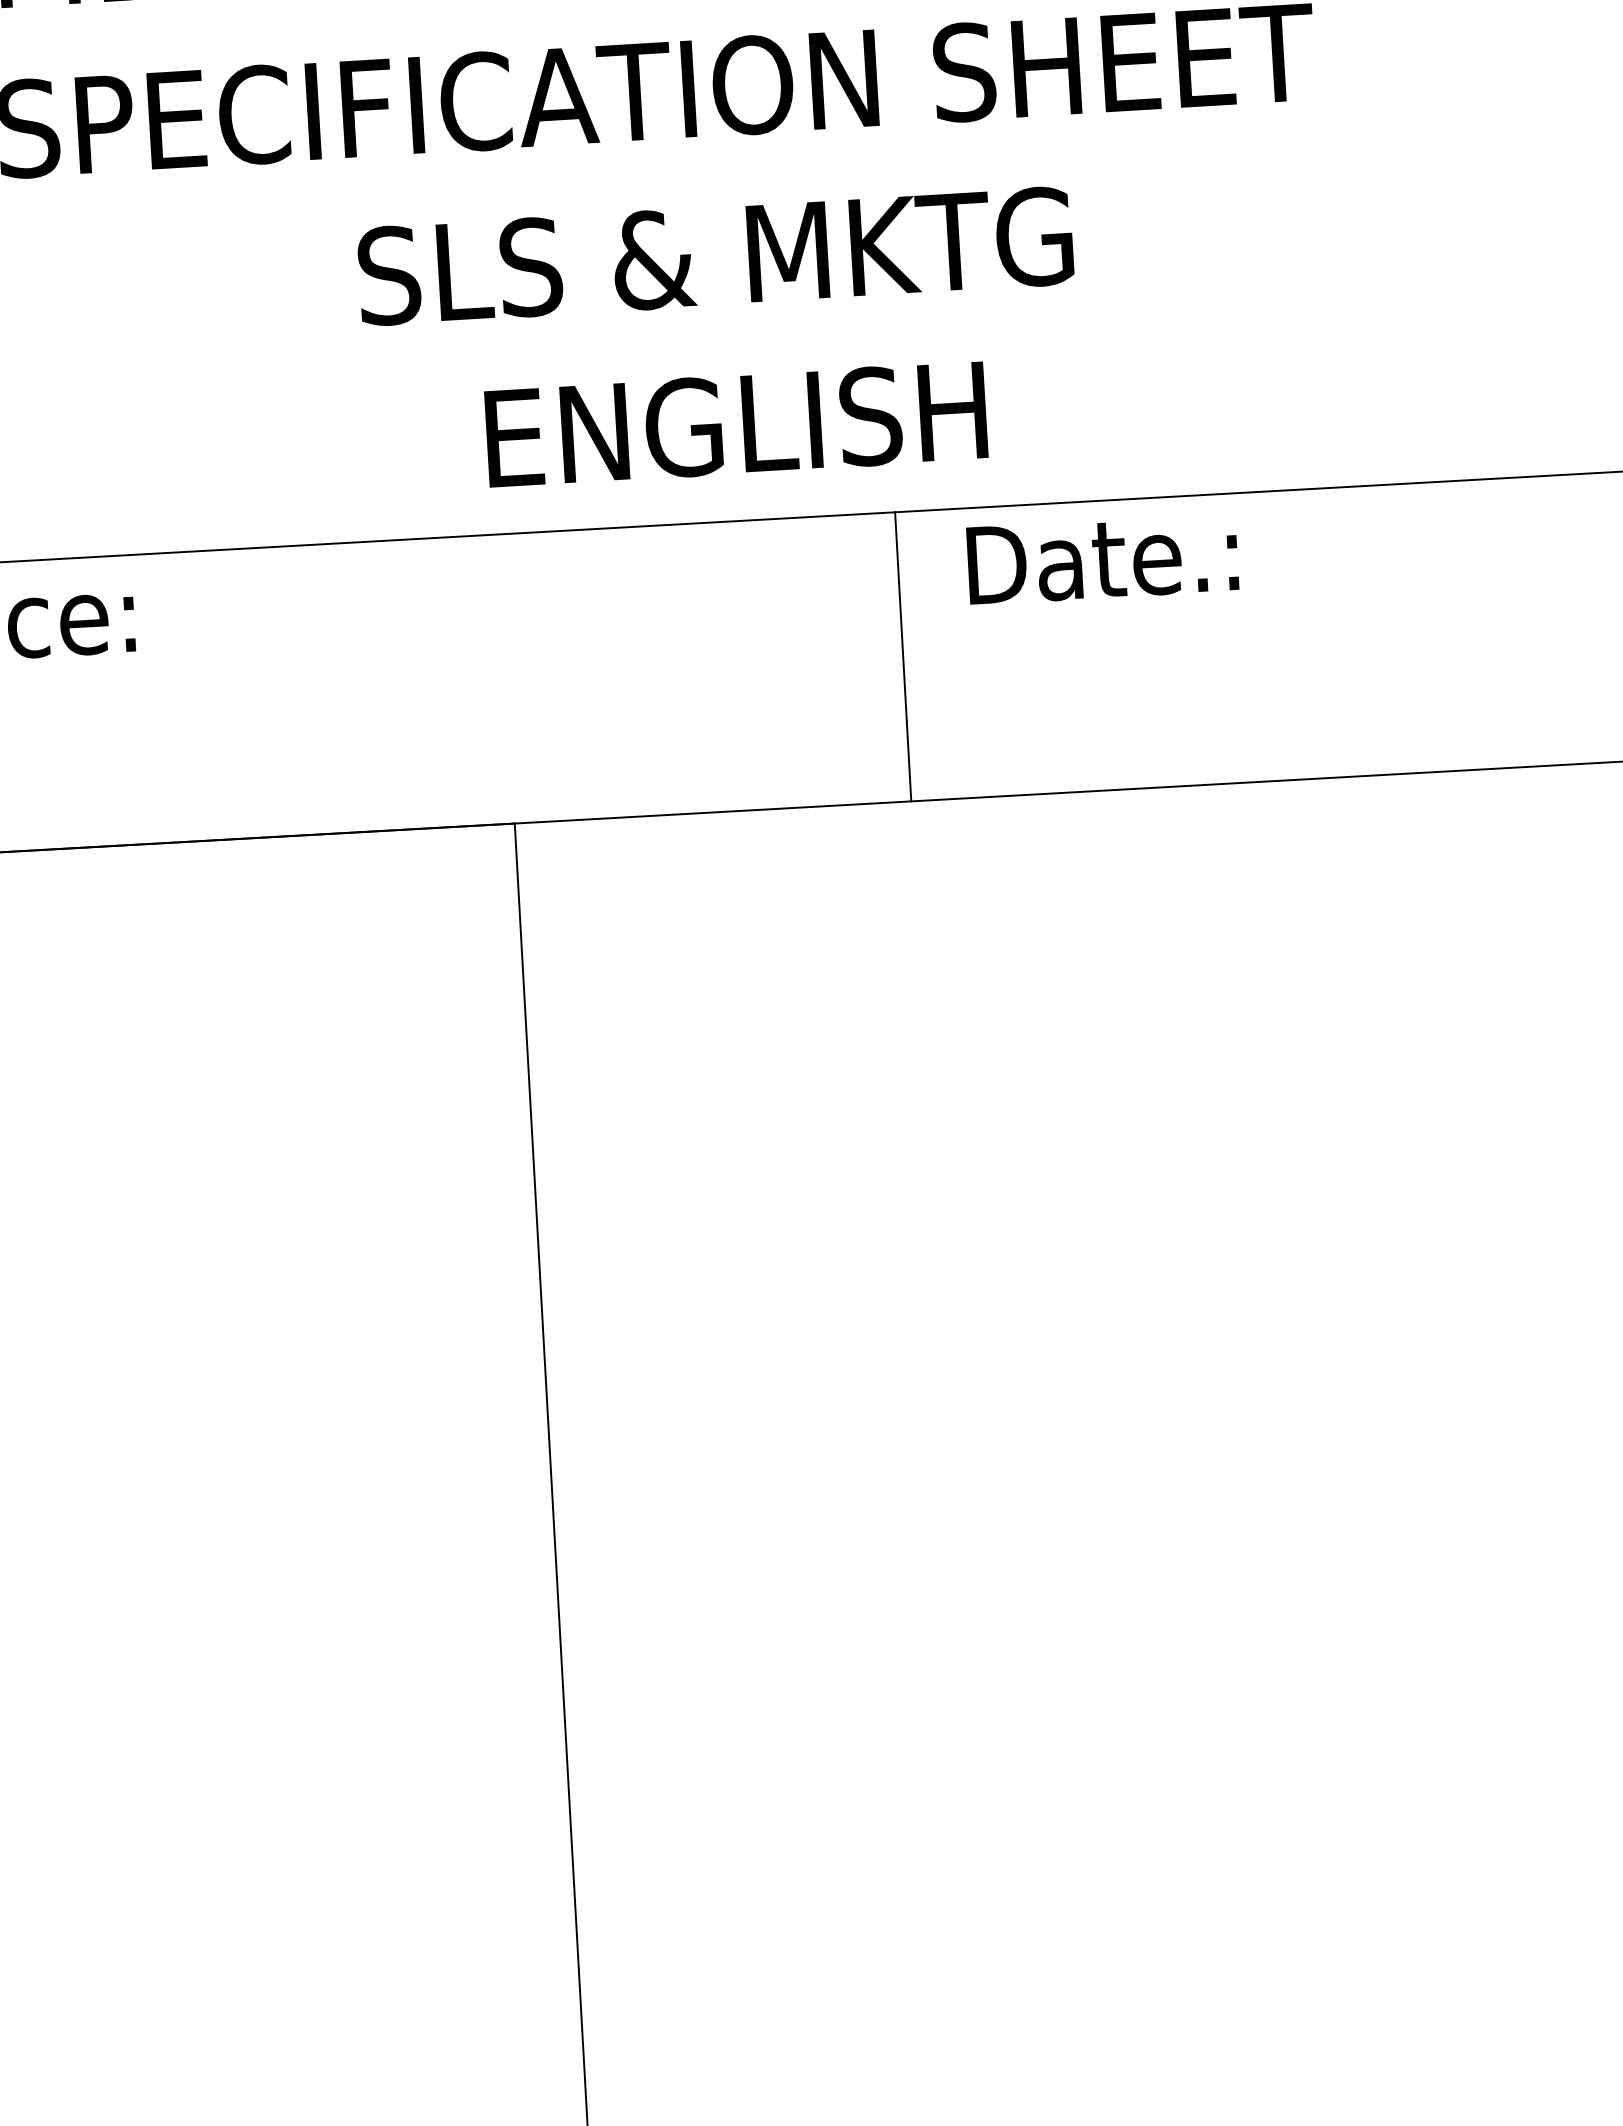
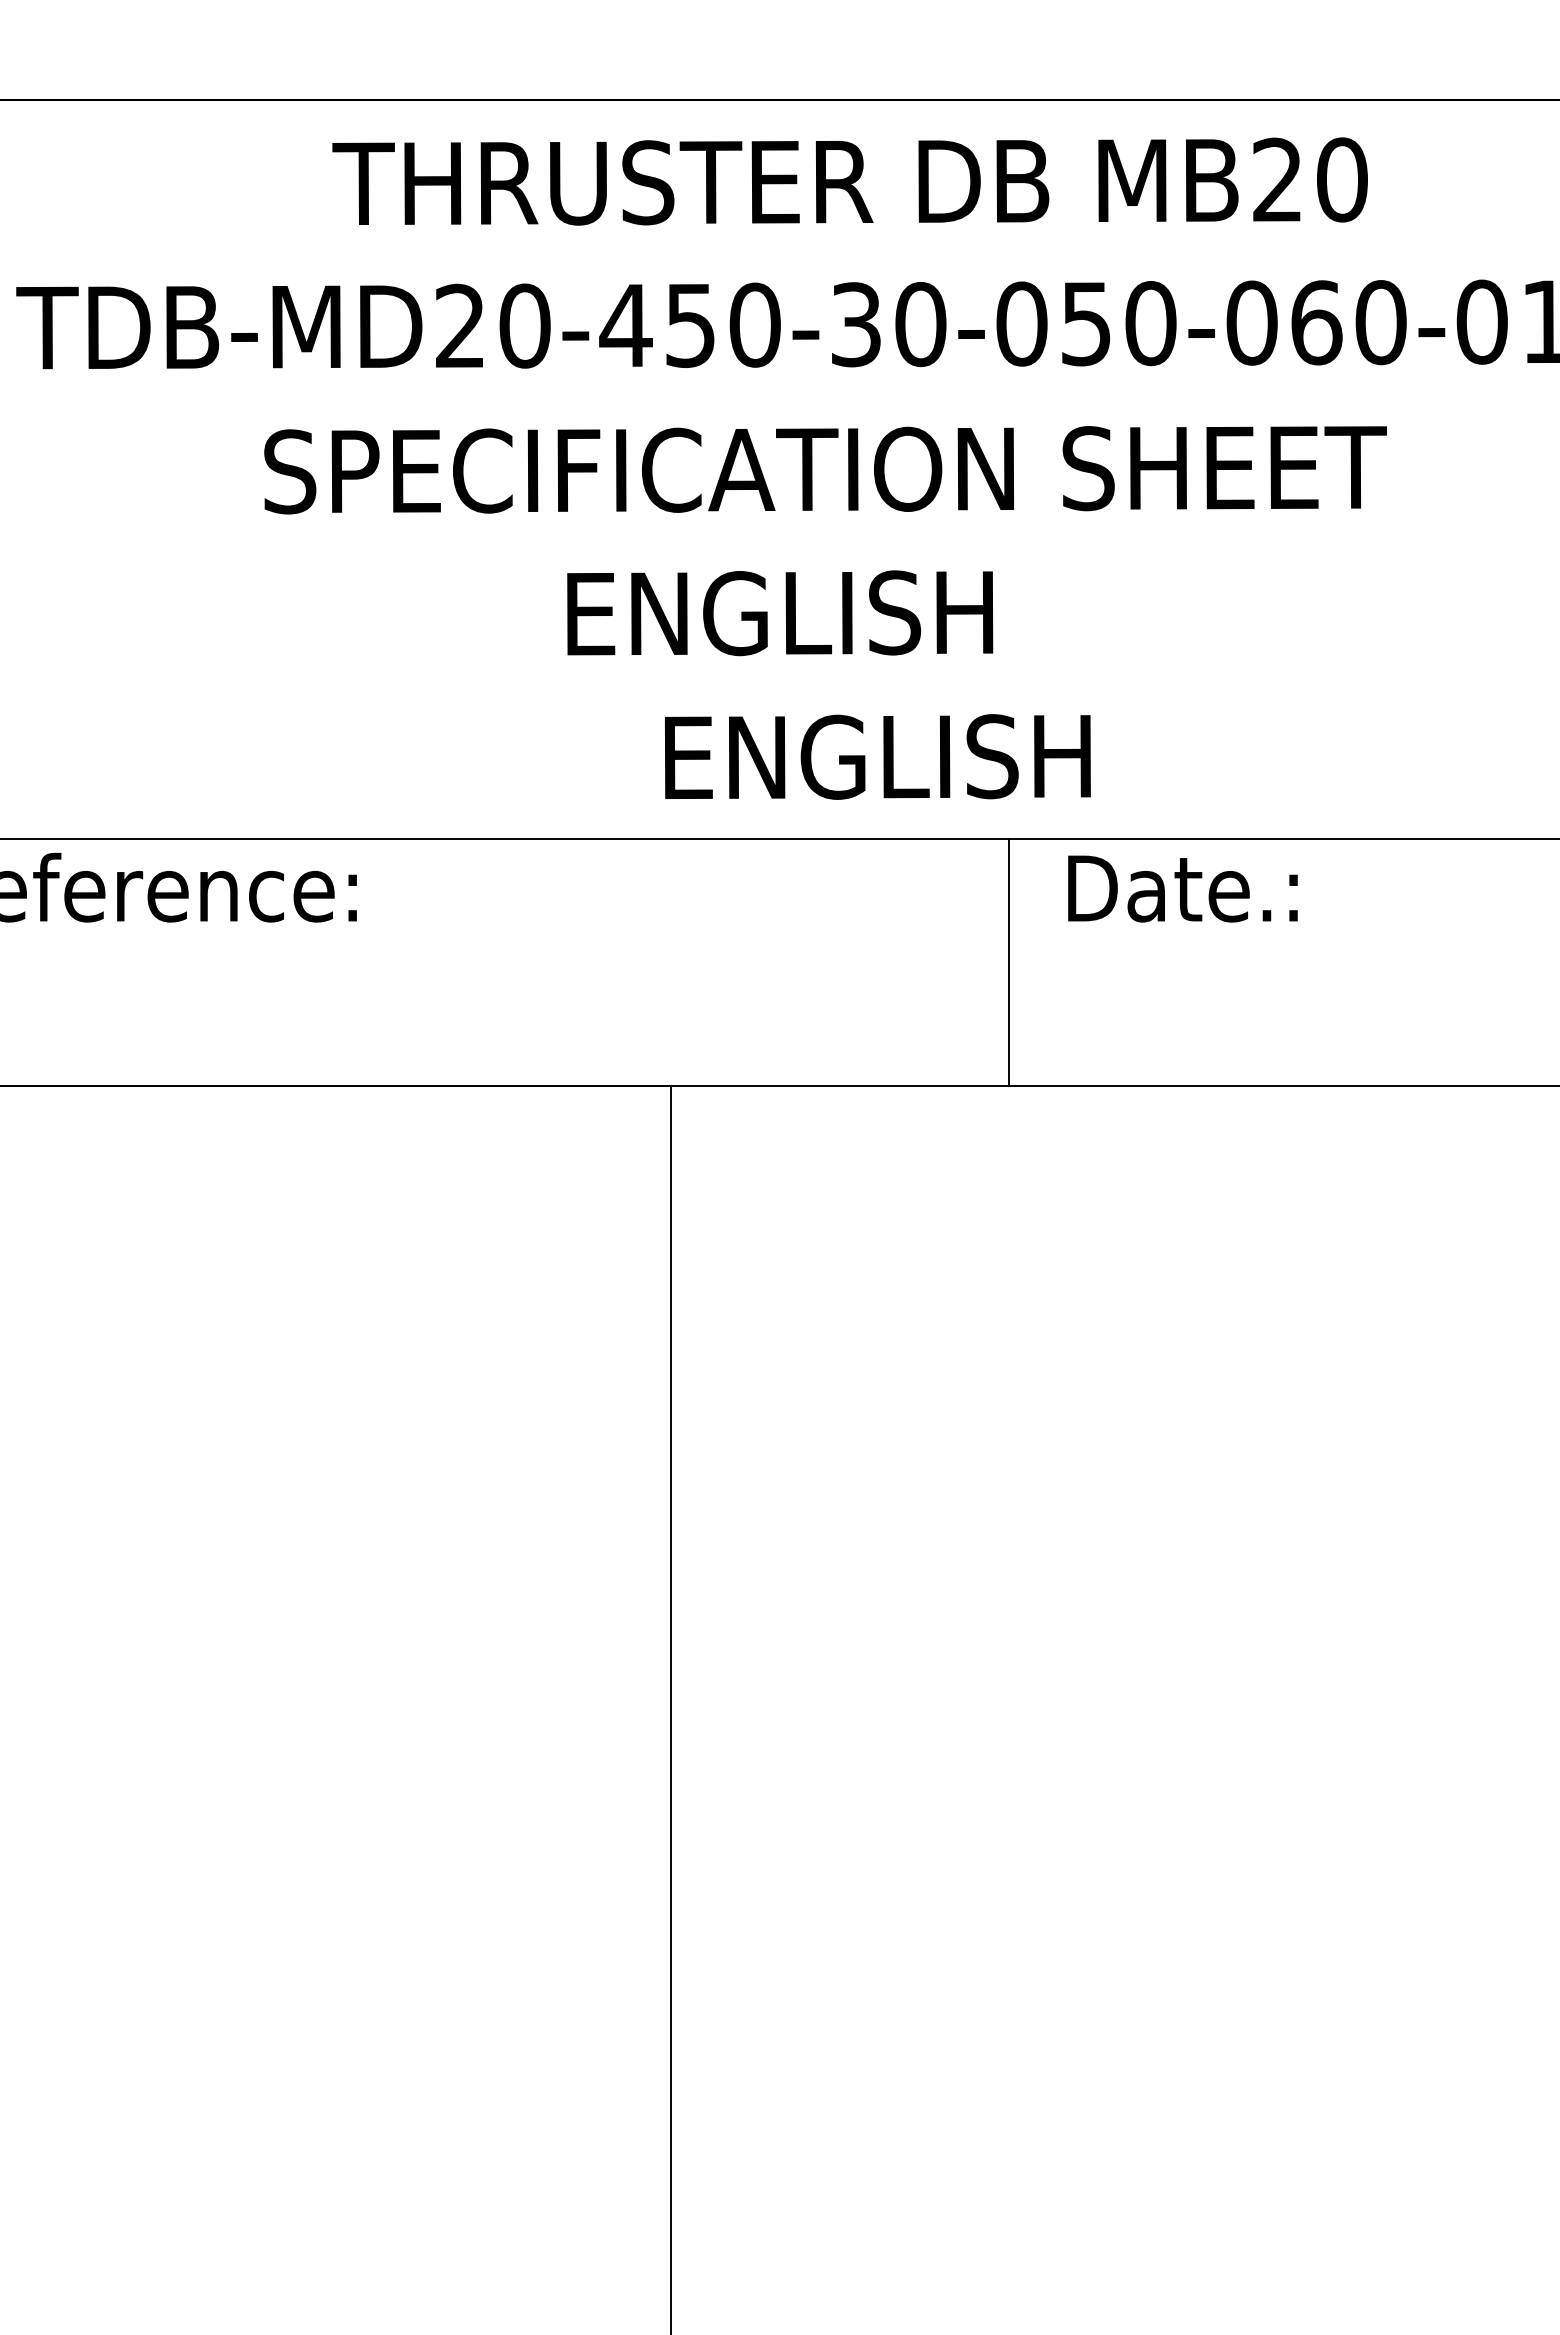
text: (715, 255) -> (868, 612), SLS & MKTG -> ENGLISH

